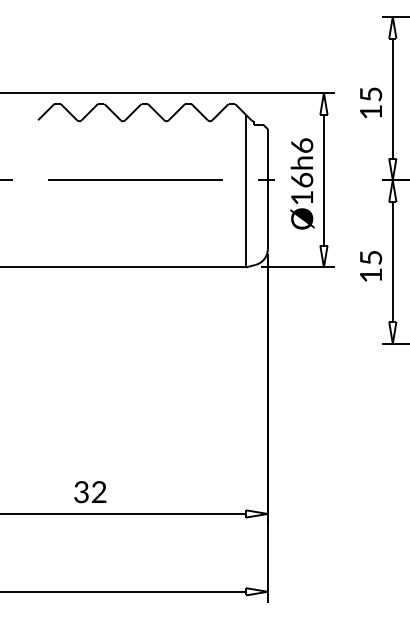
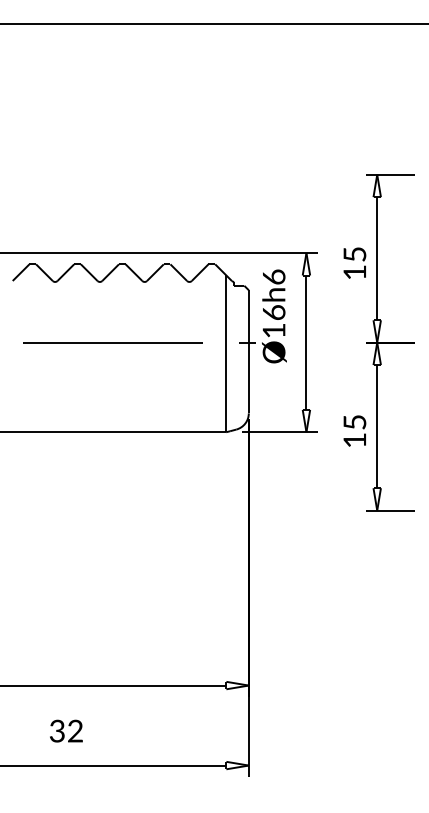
text: (302, 184) -> (274, 316), moved
text: (90, 491) -> (66, 730), moved

